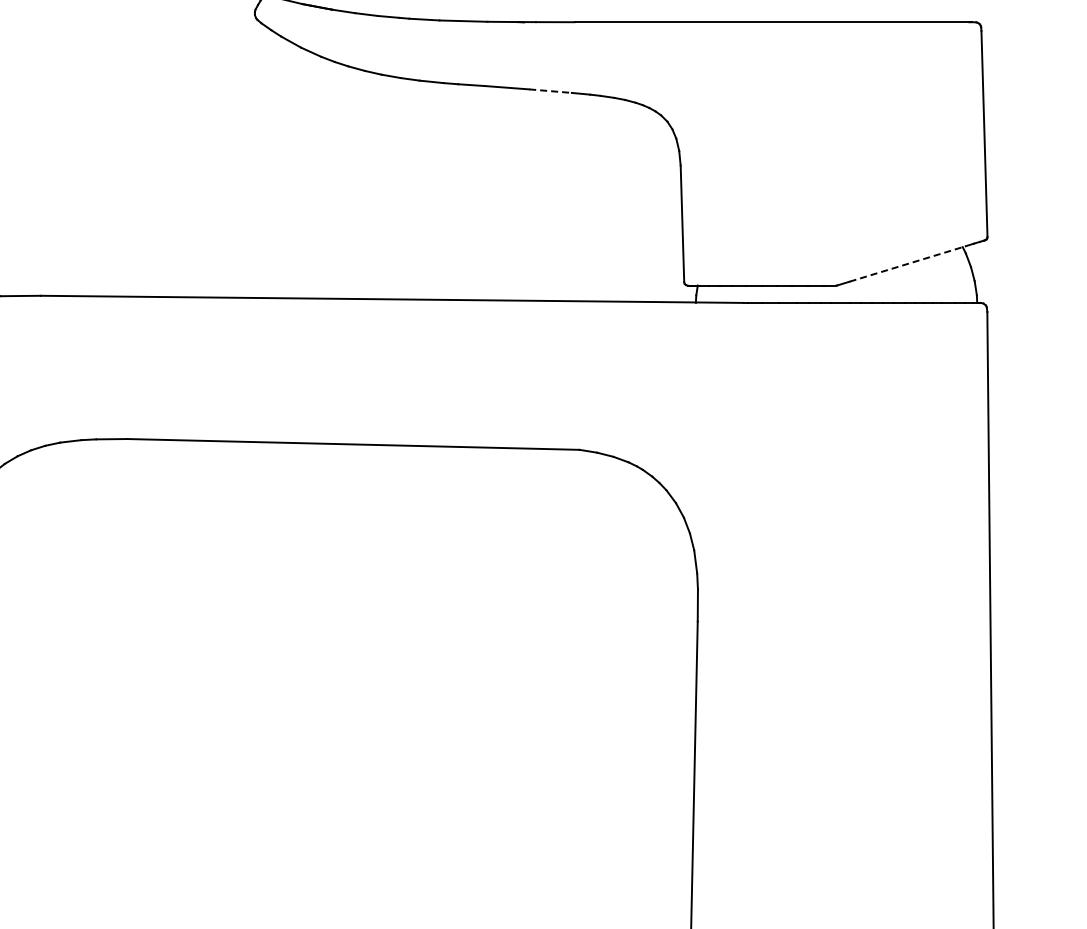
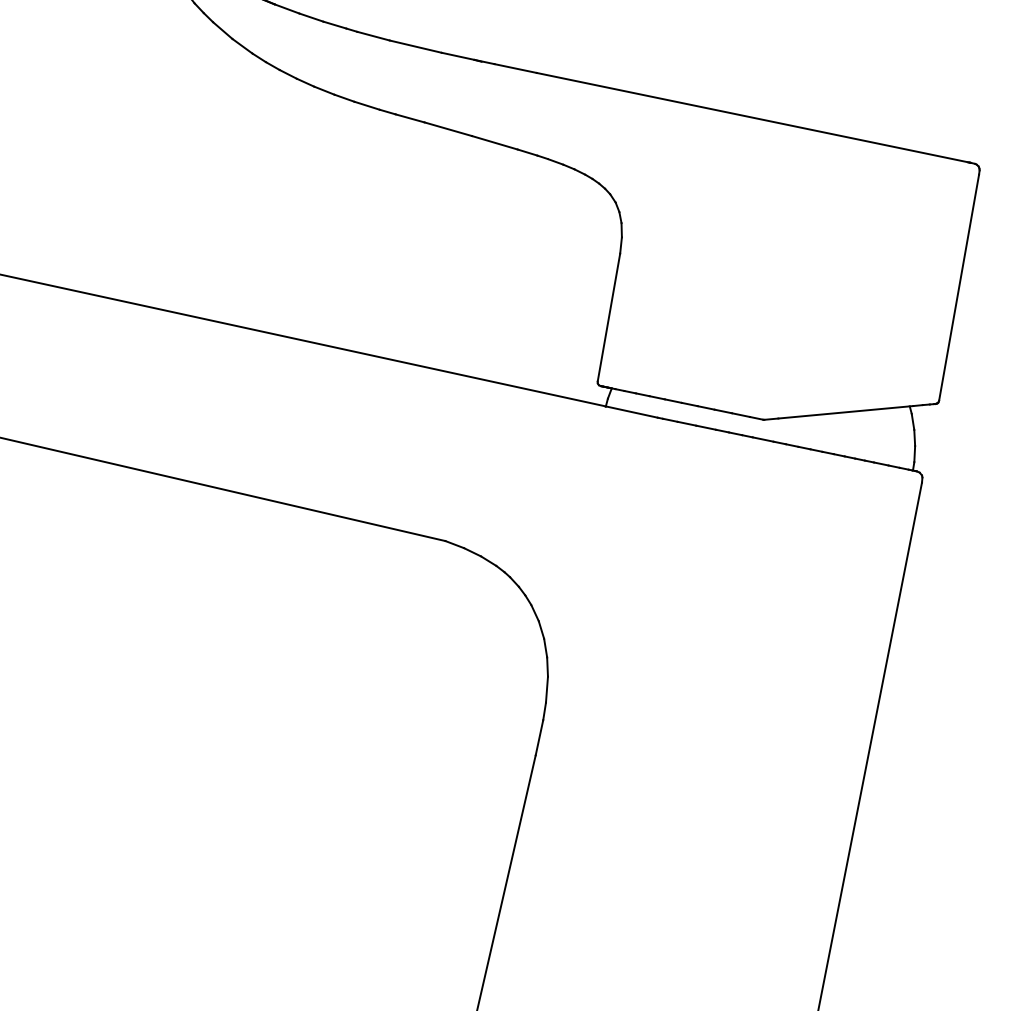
line: (551, 91) -> (495, 143), dashed -> solid
line: (907, 263) -> (845, 411), dashed -> solid

